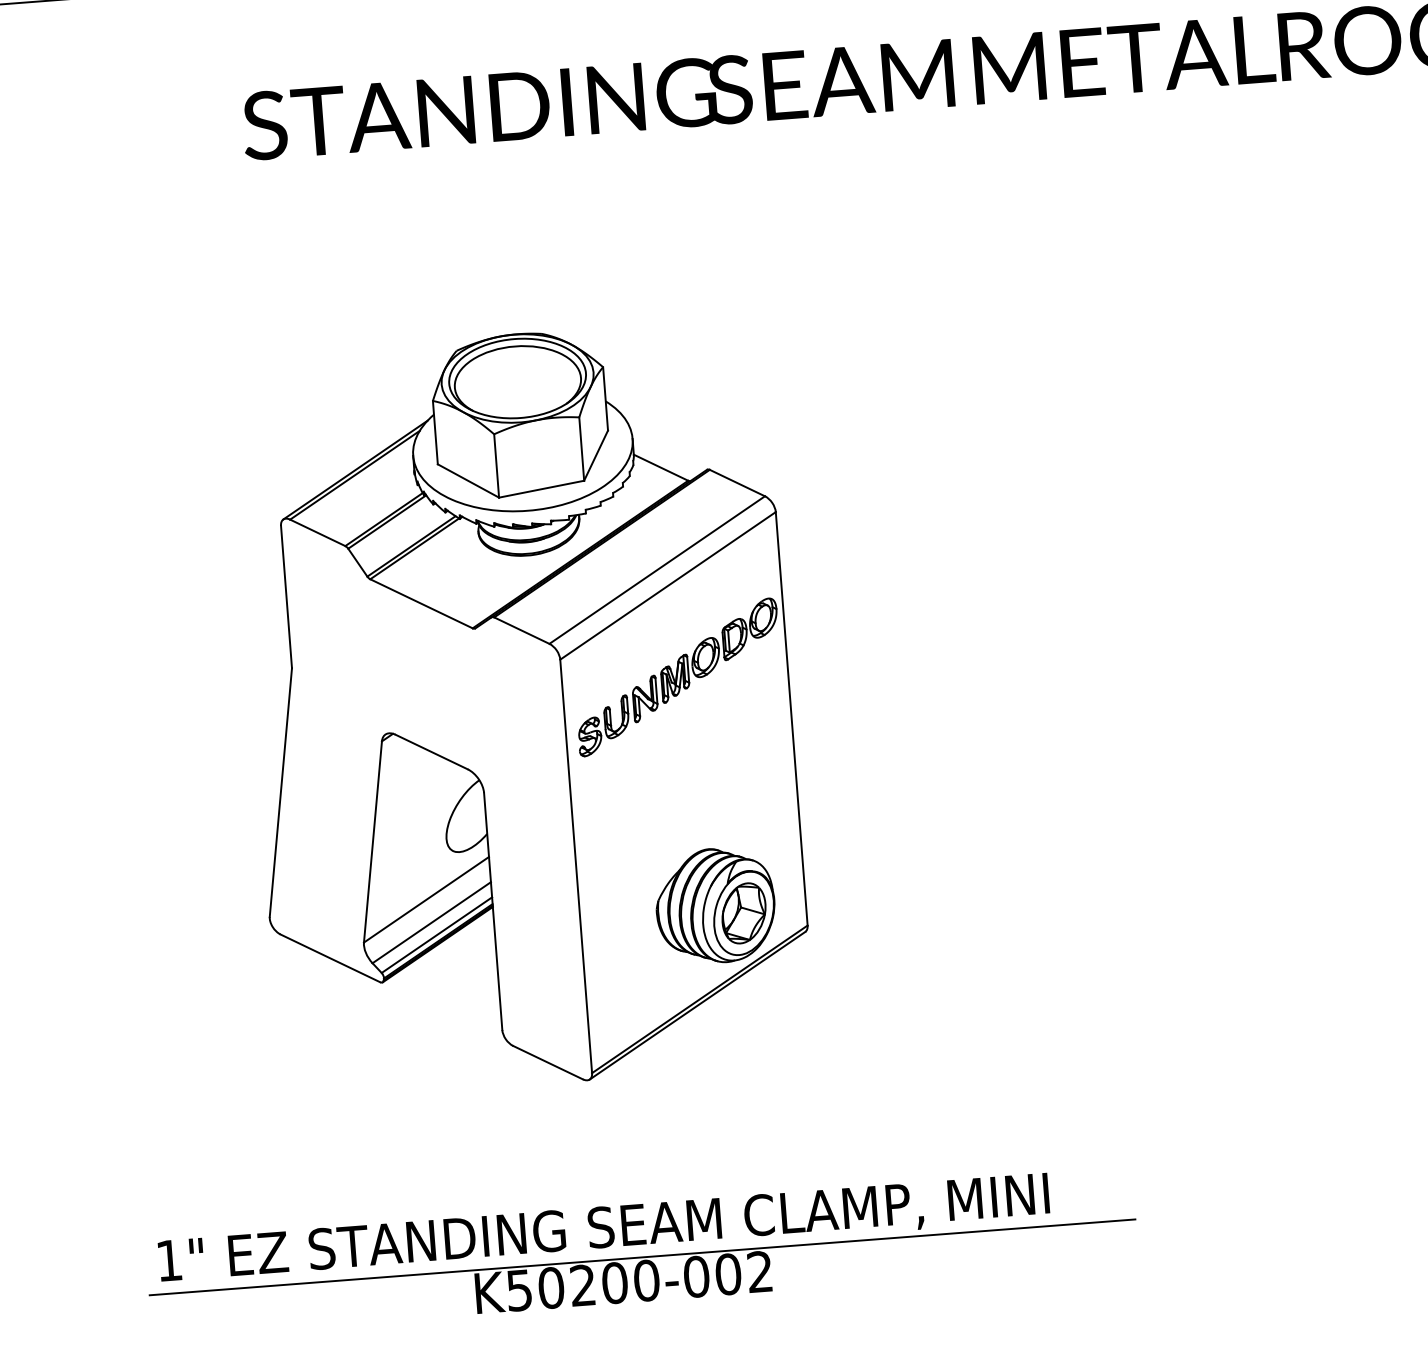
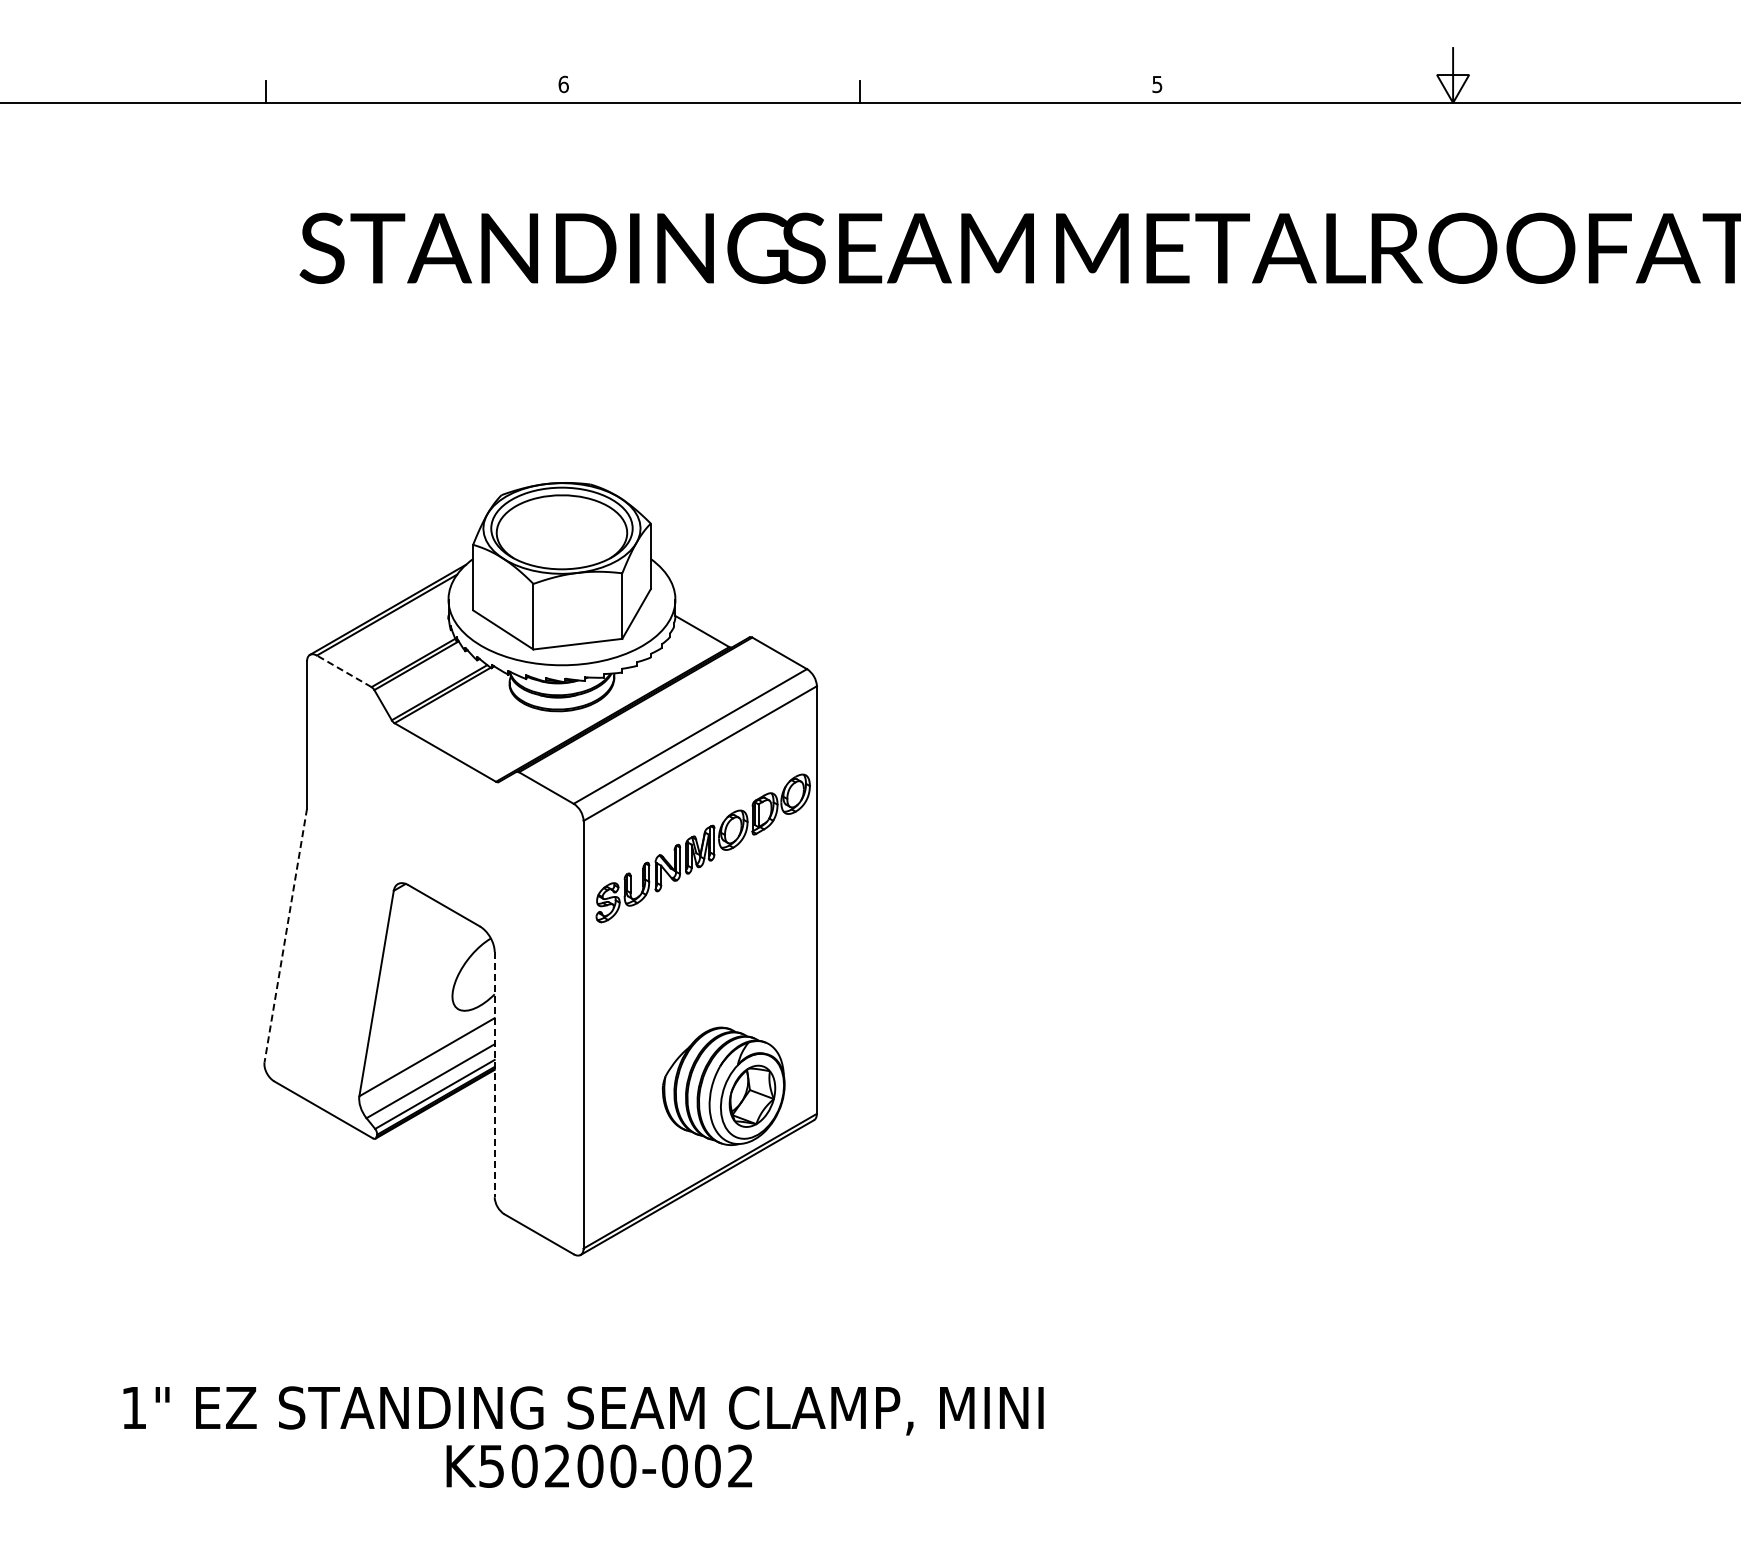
line: (317, 532) -> (344, 671), solid -> dashed
line: (280, 792) -> (285, 935), solid -> dashed
line: (492, 911) -> (494, 1074), solid -> dashed
line: (642, 1256) -> (620, 1441), removed

